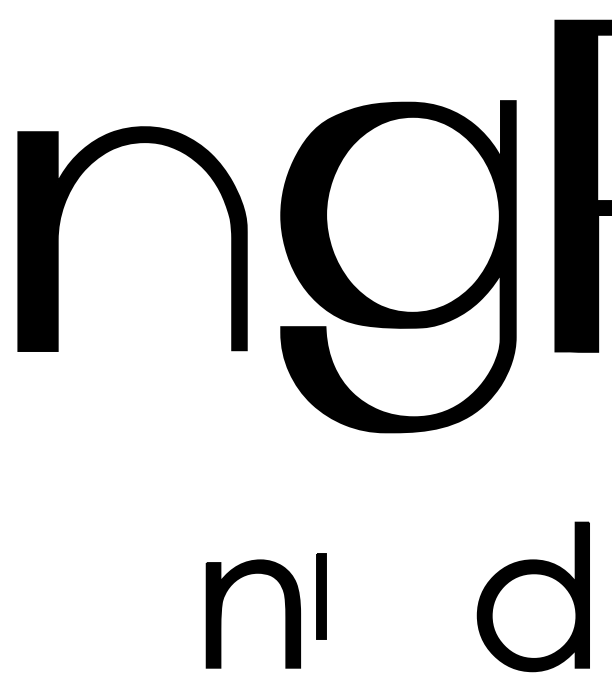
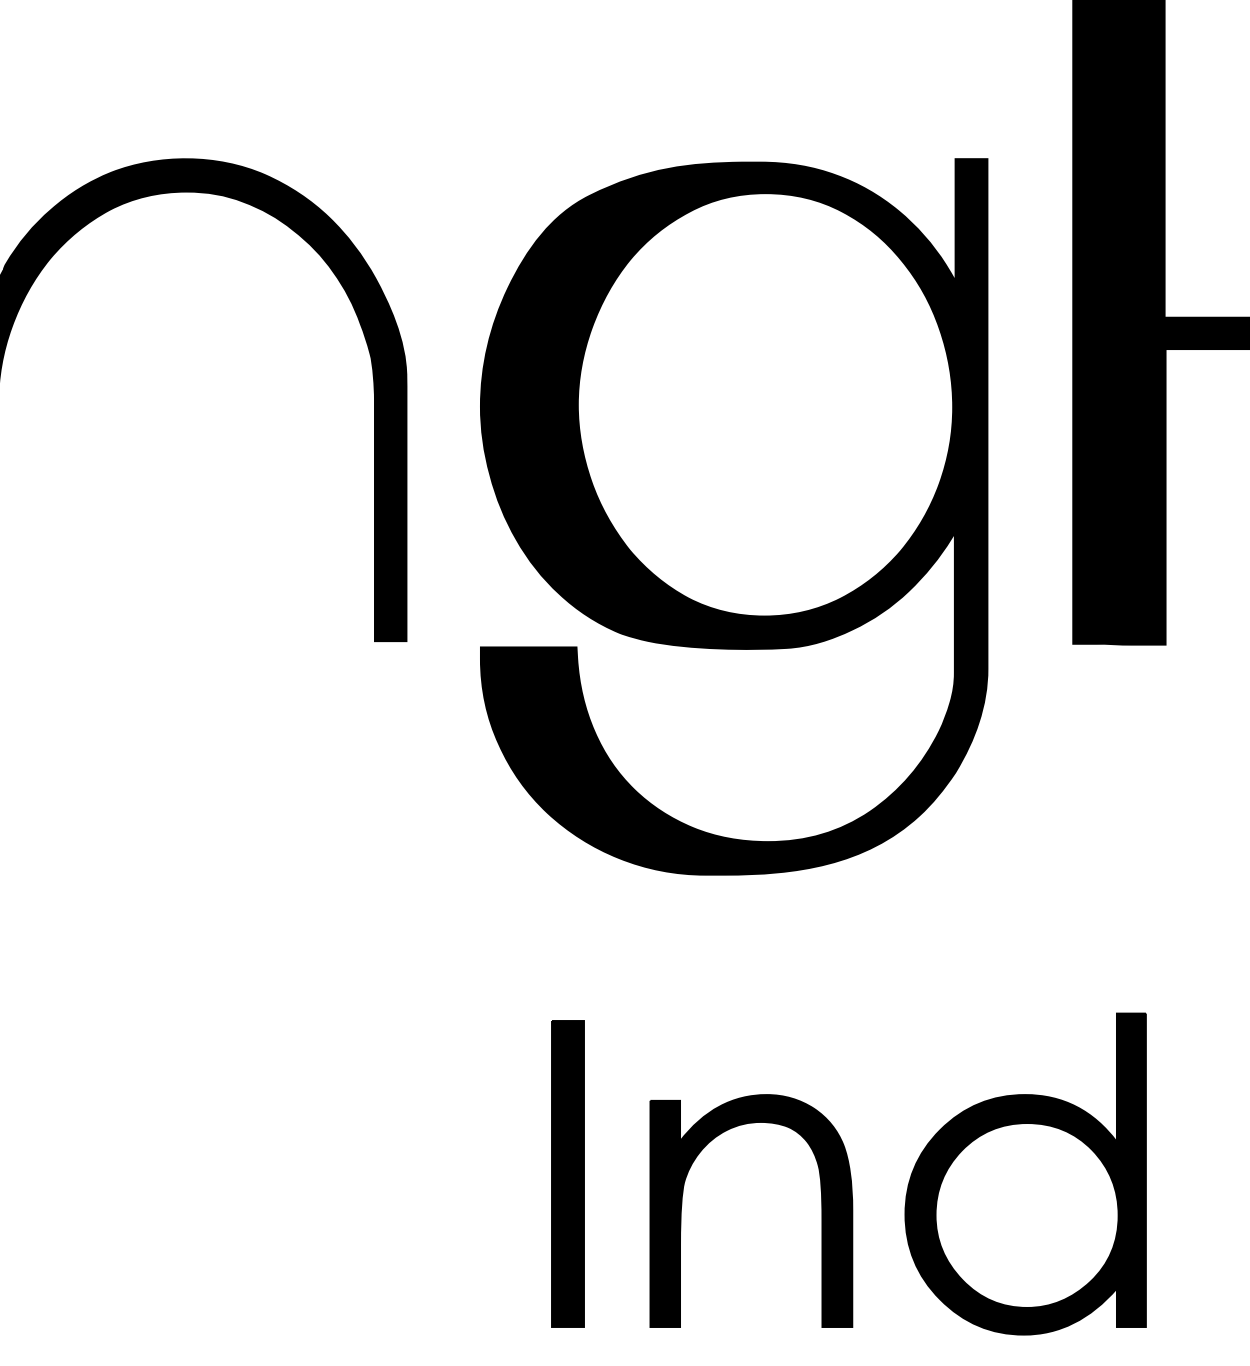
part: (398, 266) -> (734, 516), moved
part: (321, 596) -> (567, 1173), size x1.67
part: (222, 607) -> (684, 1196), moved

